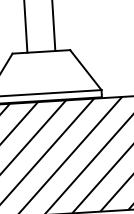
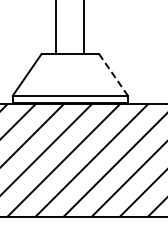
line: (85, 69) -> (113, 74), solid -> dashed

